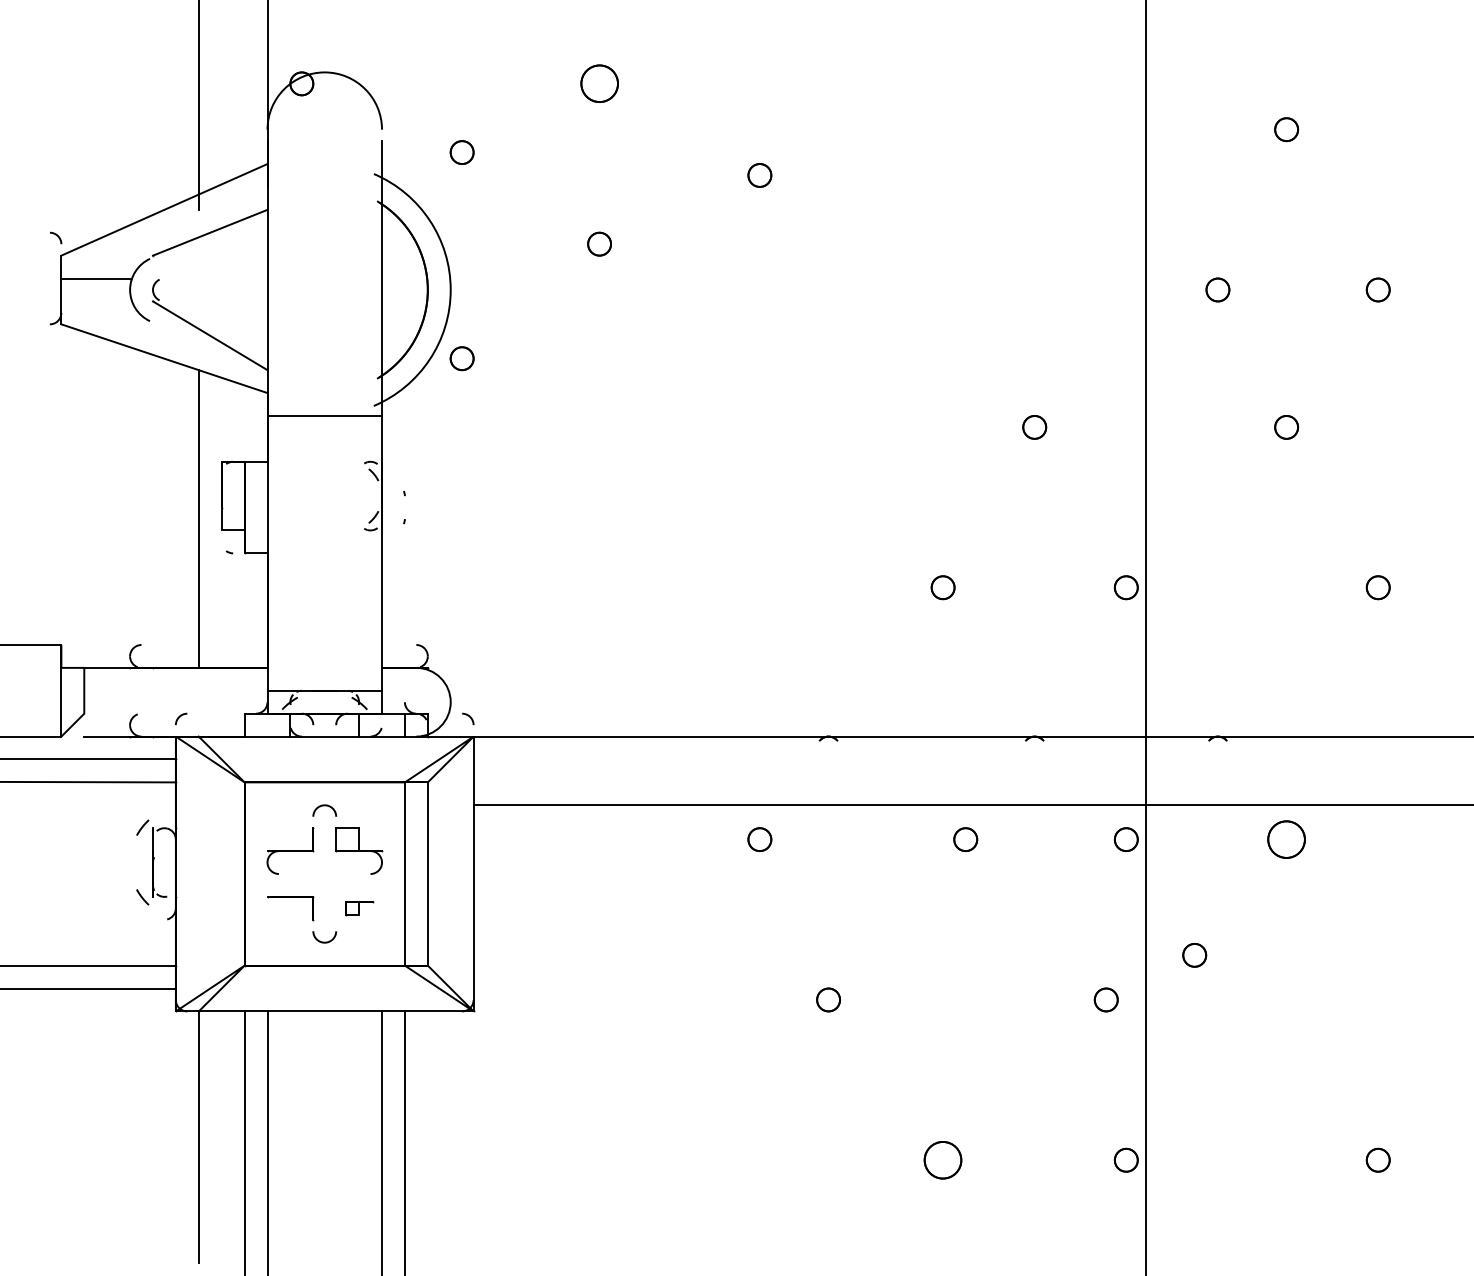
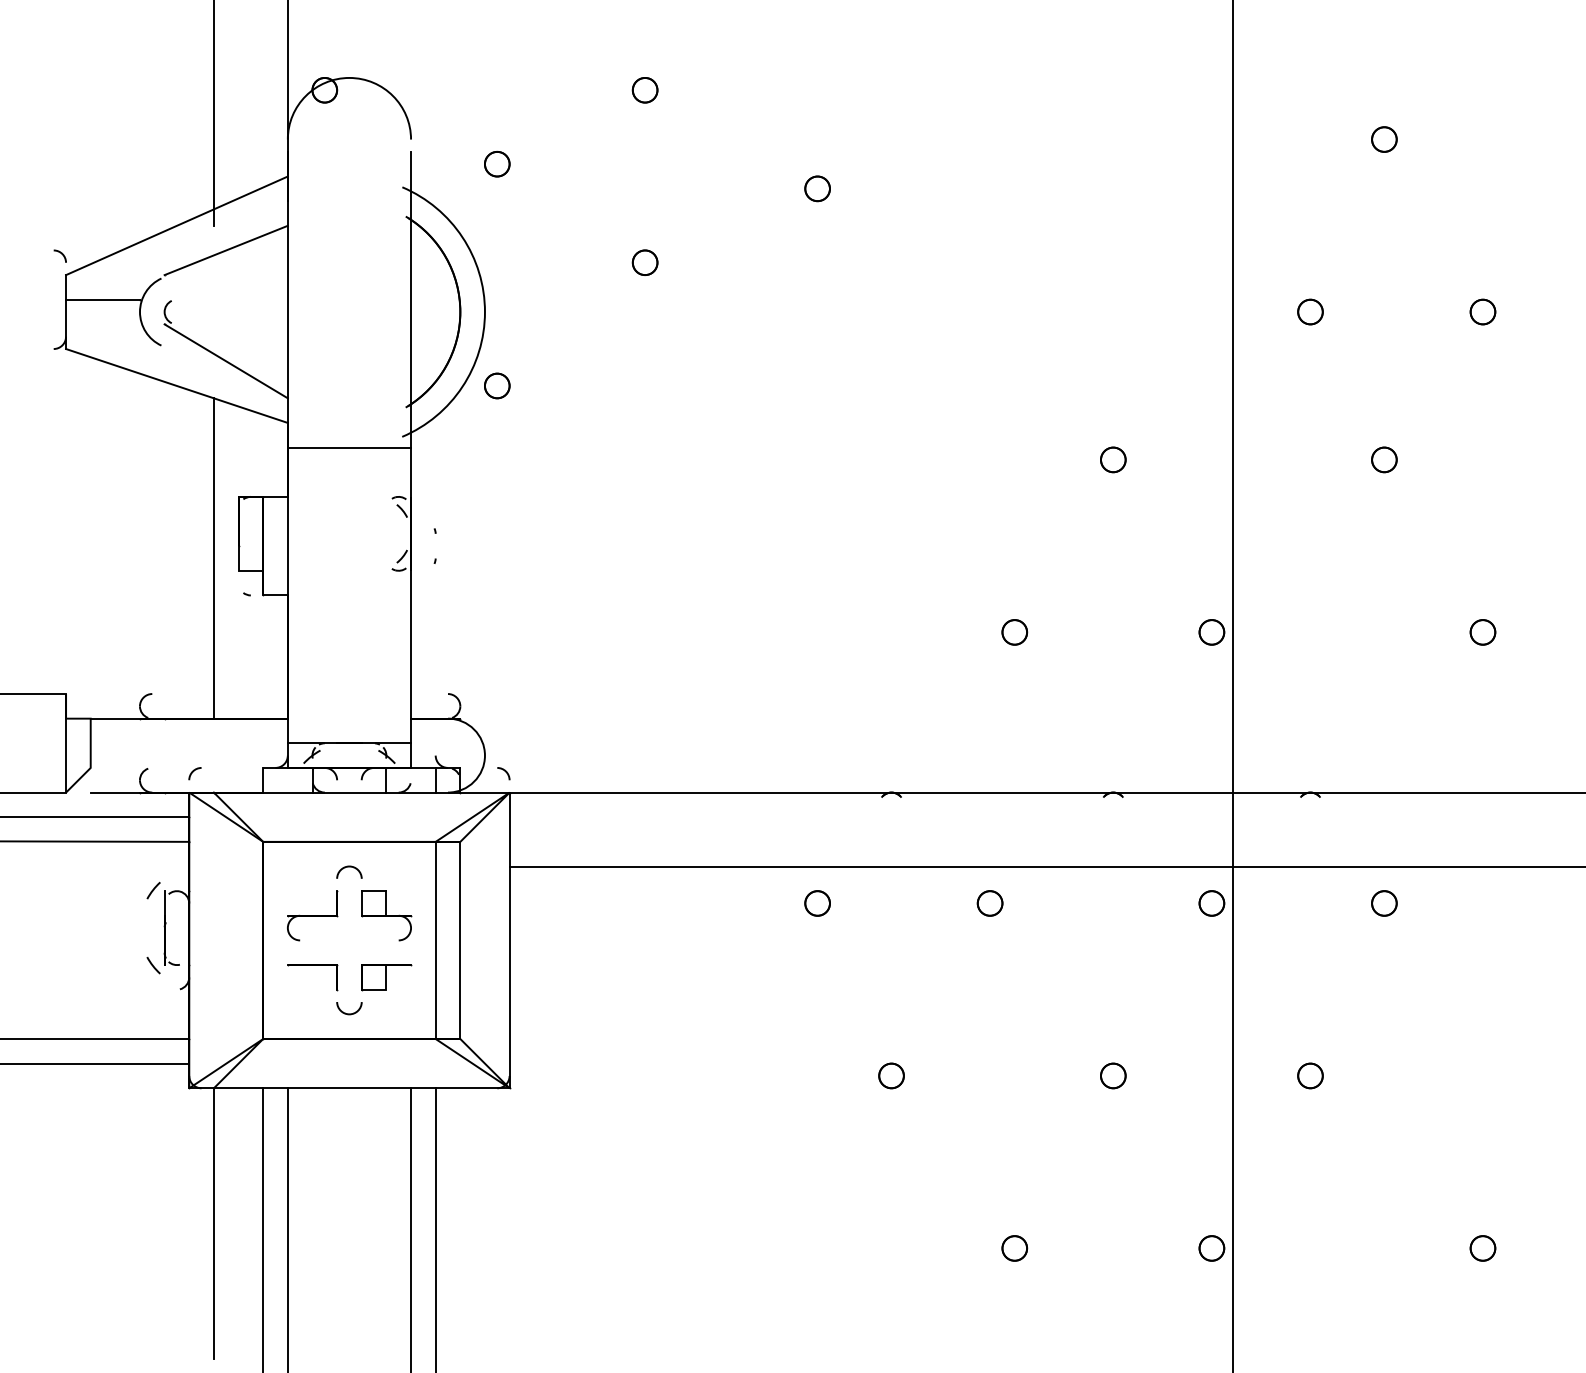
part: (598, 84) -> (644, 90), size x0.62
part: (965, 839) -> (989, 903), moved
part: (1286, 839) -> (1384, 903), size x0.62
part: (359, 908) -> (386, 977), size x1.67
part: (1194, 954) -> (1310, 1075), moved
part: (1106, 999) -> (1113, 1075), moved
part: (942, 1160) -> (1014, 1248), size x0.62

